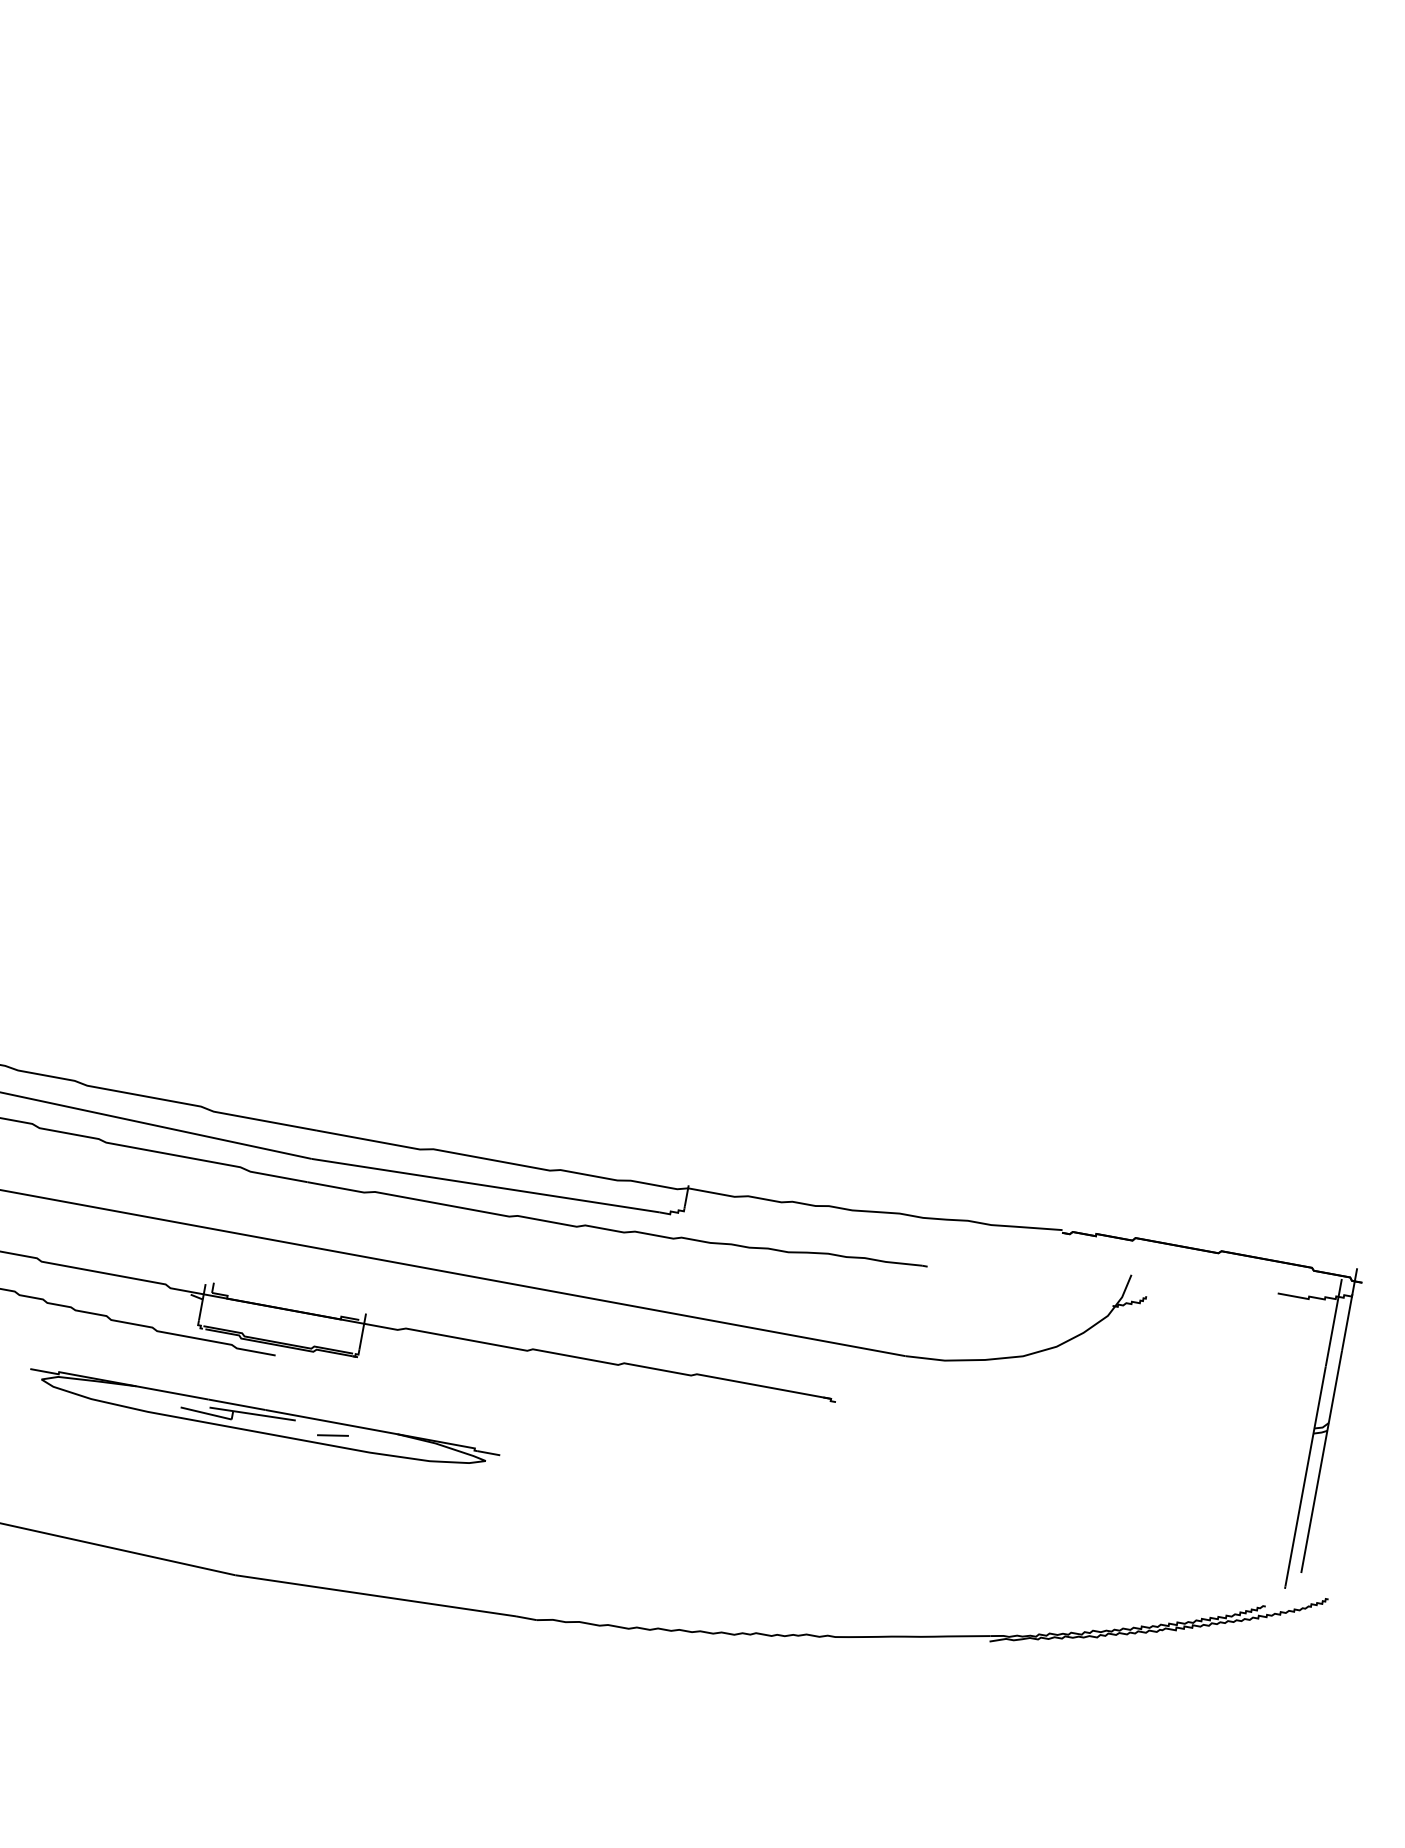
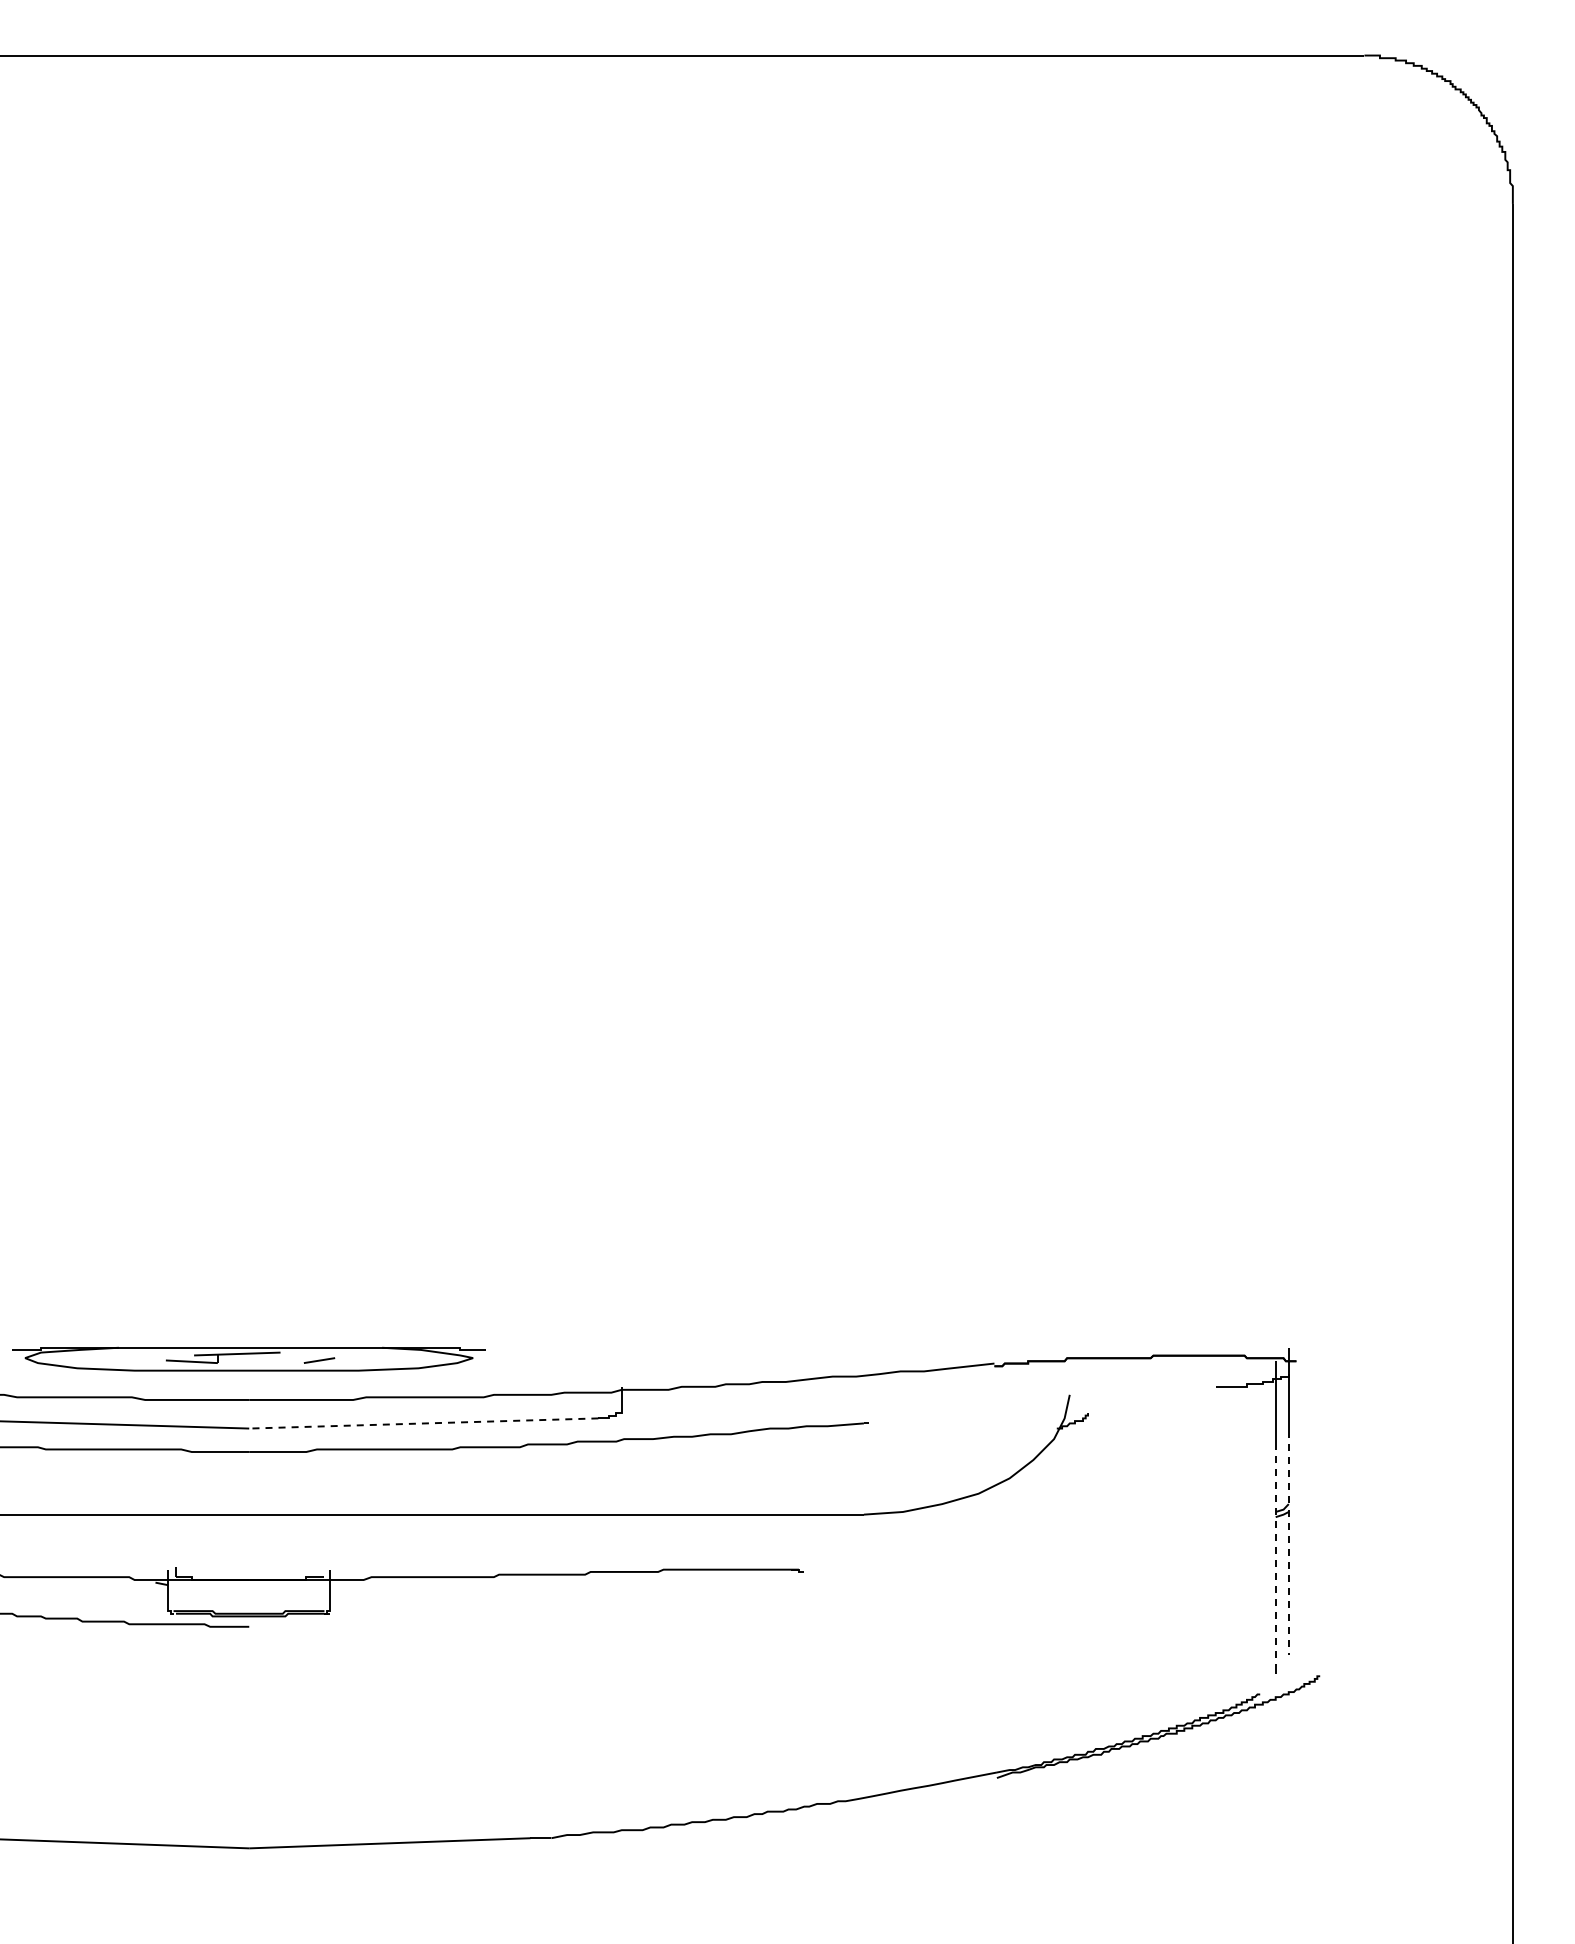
line: (485, 1185) -> (423, 1423), solid -> dashed
part: (262, 1420) -> (248, 1358), moved
line: (1321, 1462) -> (1288, 1543), solid -> dashed
line: (1305, 1476) -> (1275, 1560), solid -> dashed

